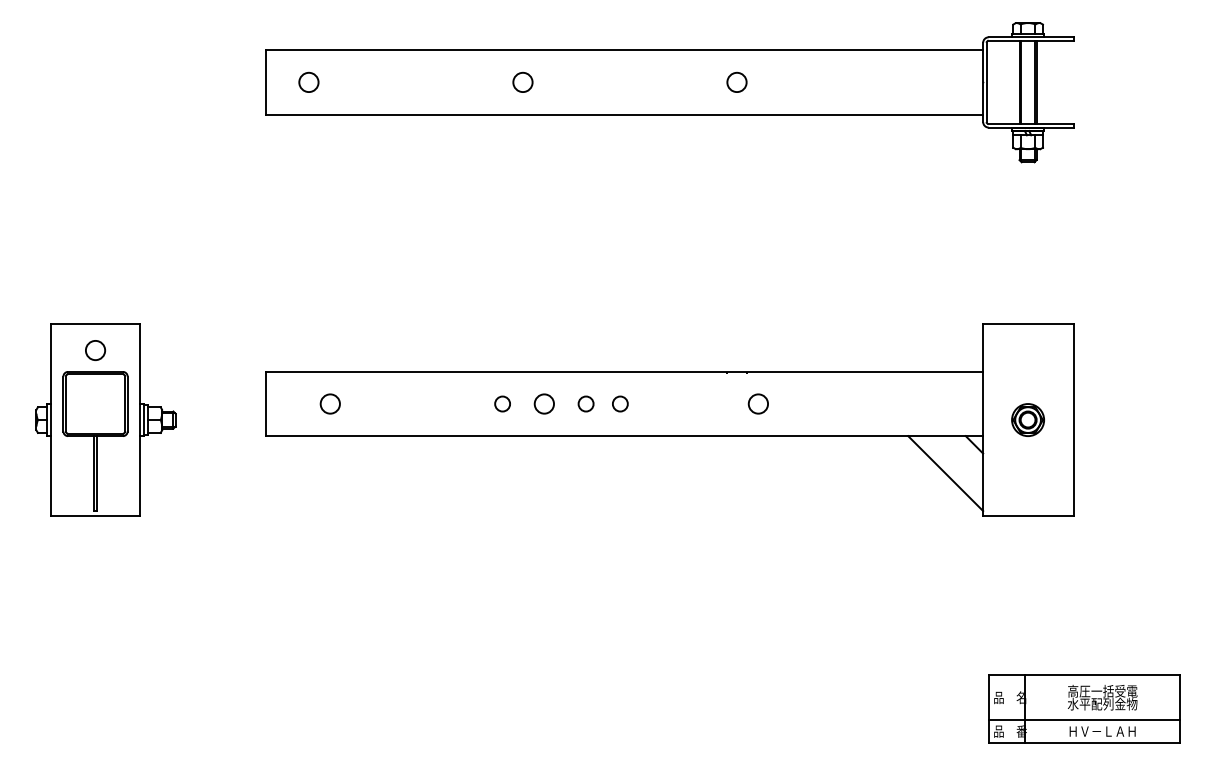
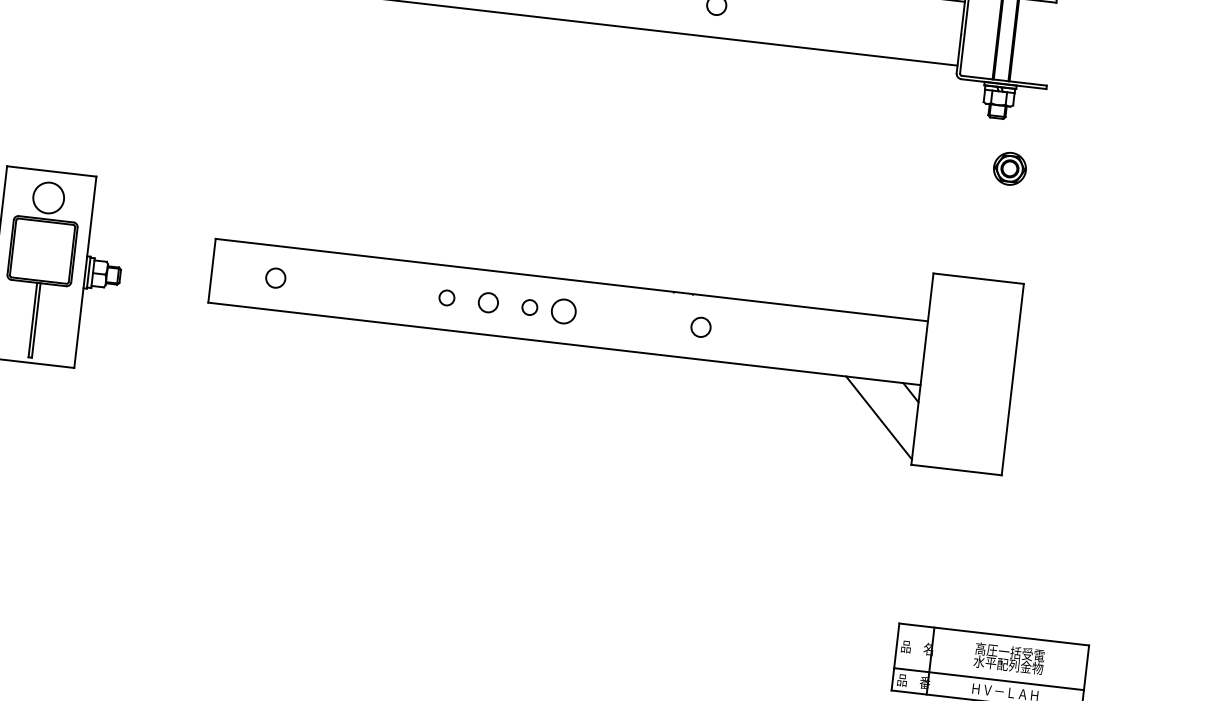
circle: (95, 350) -> (48, 197), size x1.6
circle: (620, 403) -> (564, 310), size x1.6
part: (1027, 419) -> (1009, 168), moved

